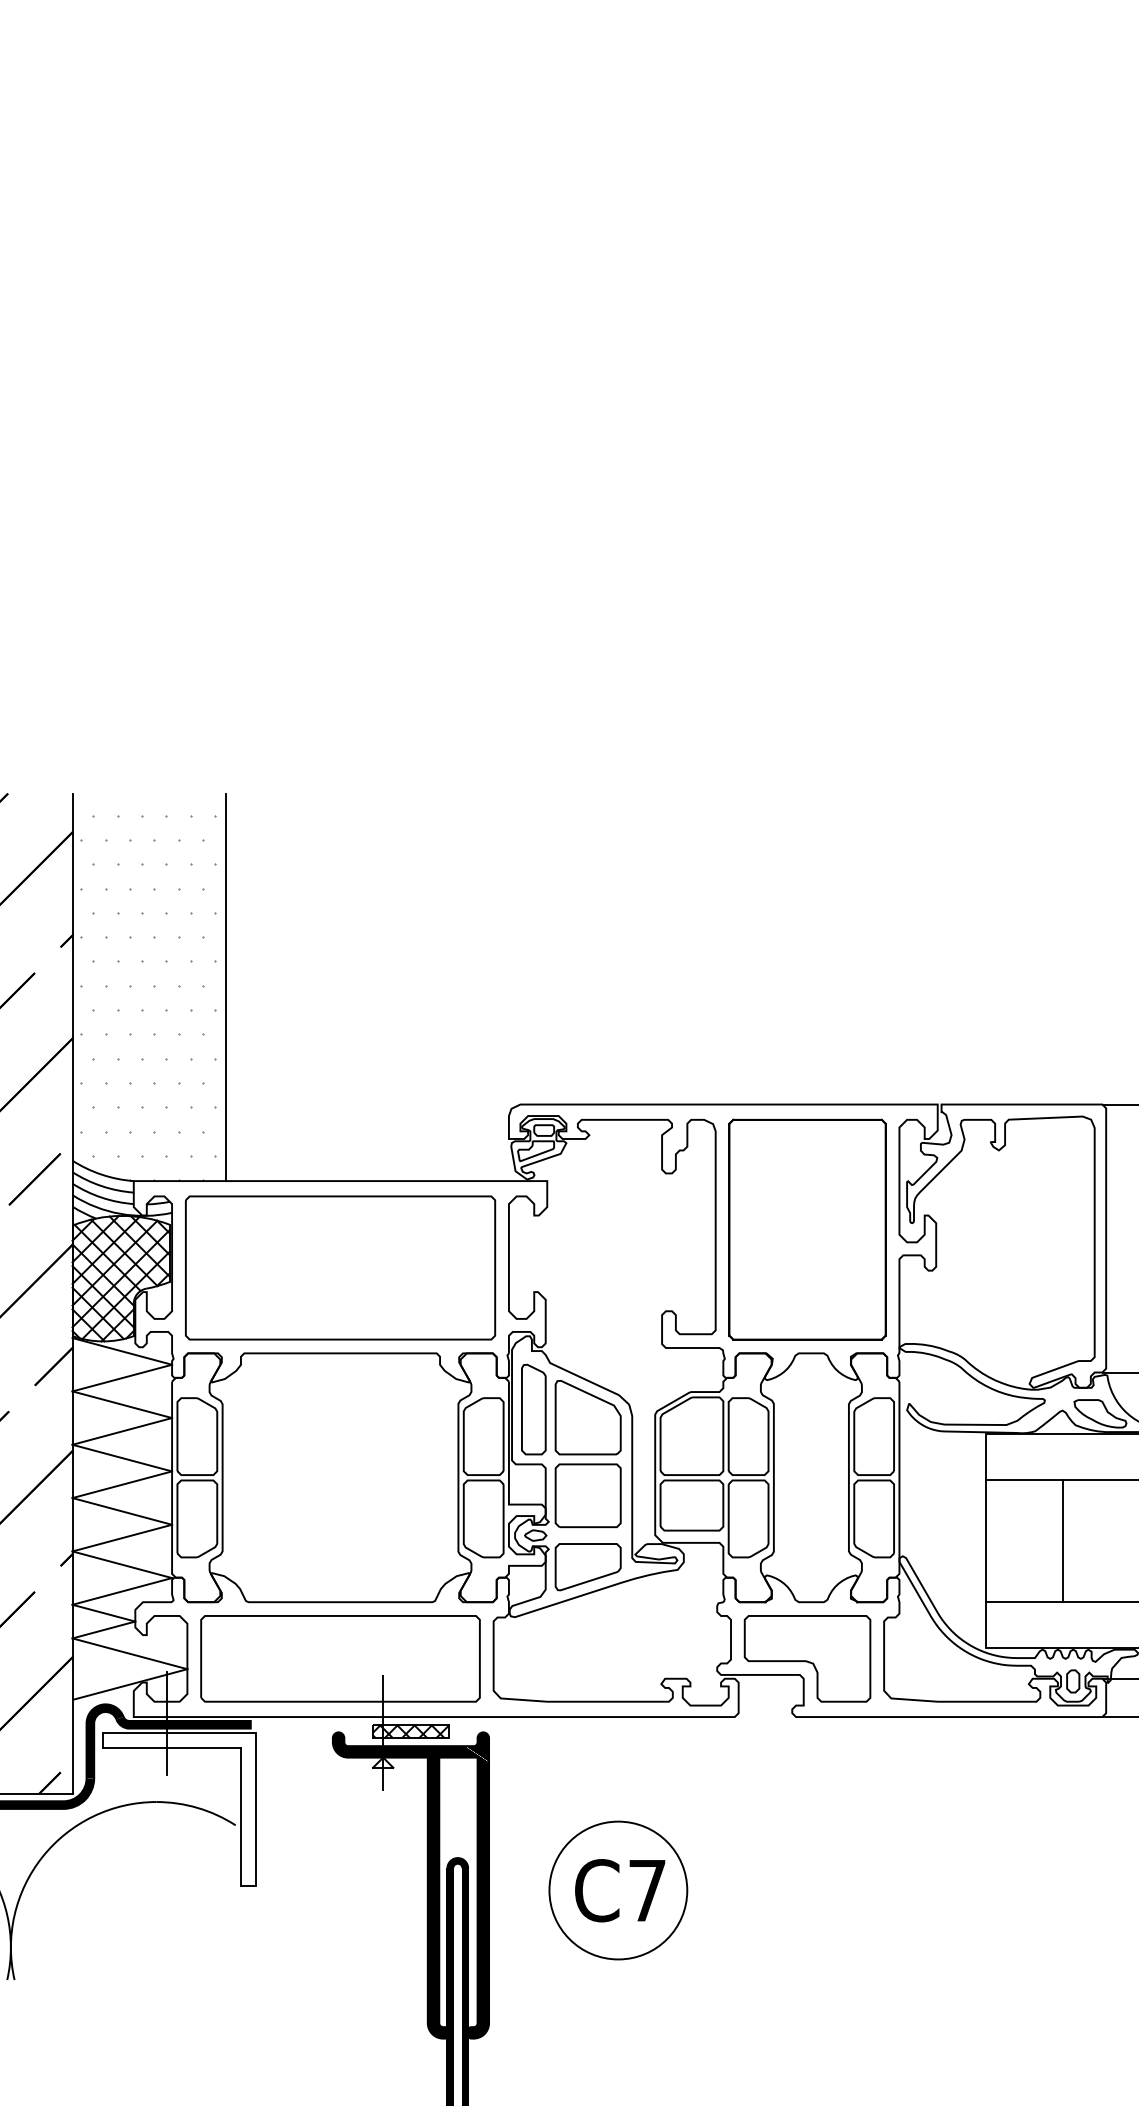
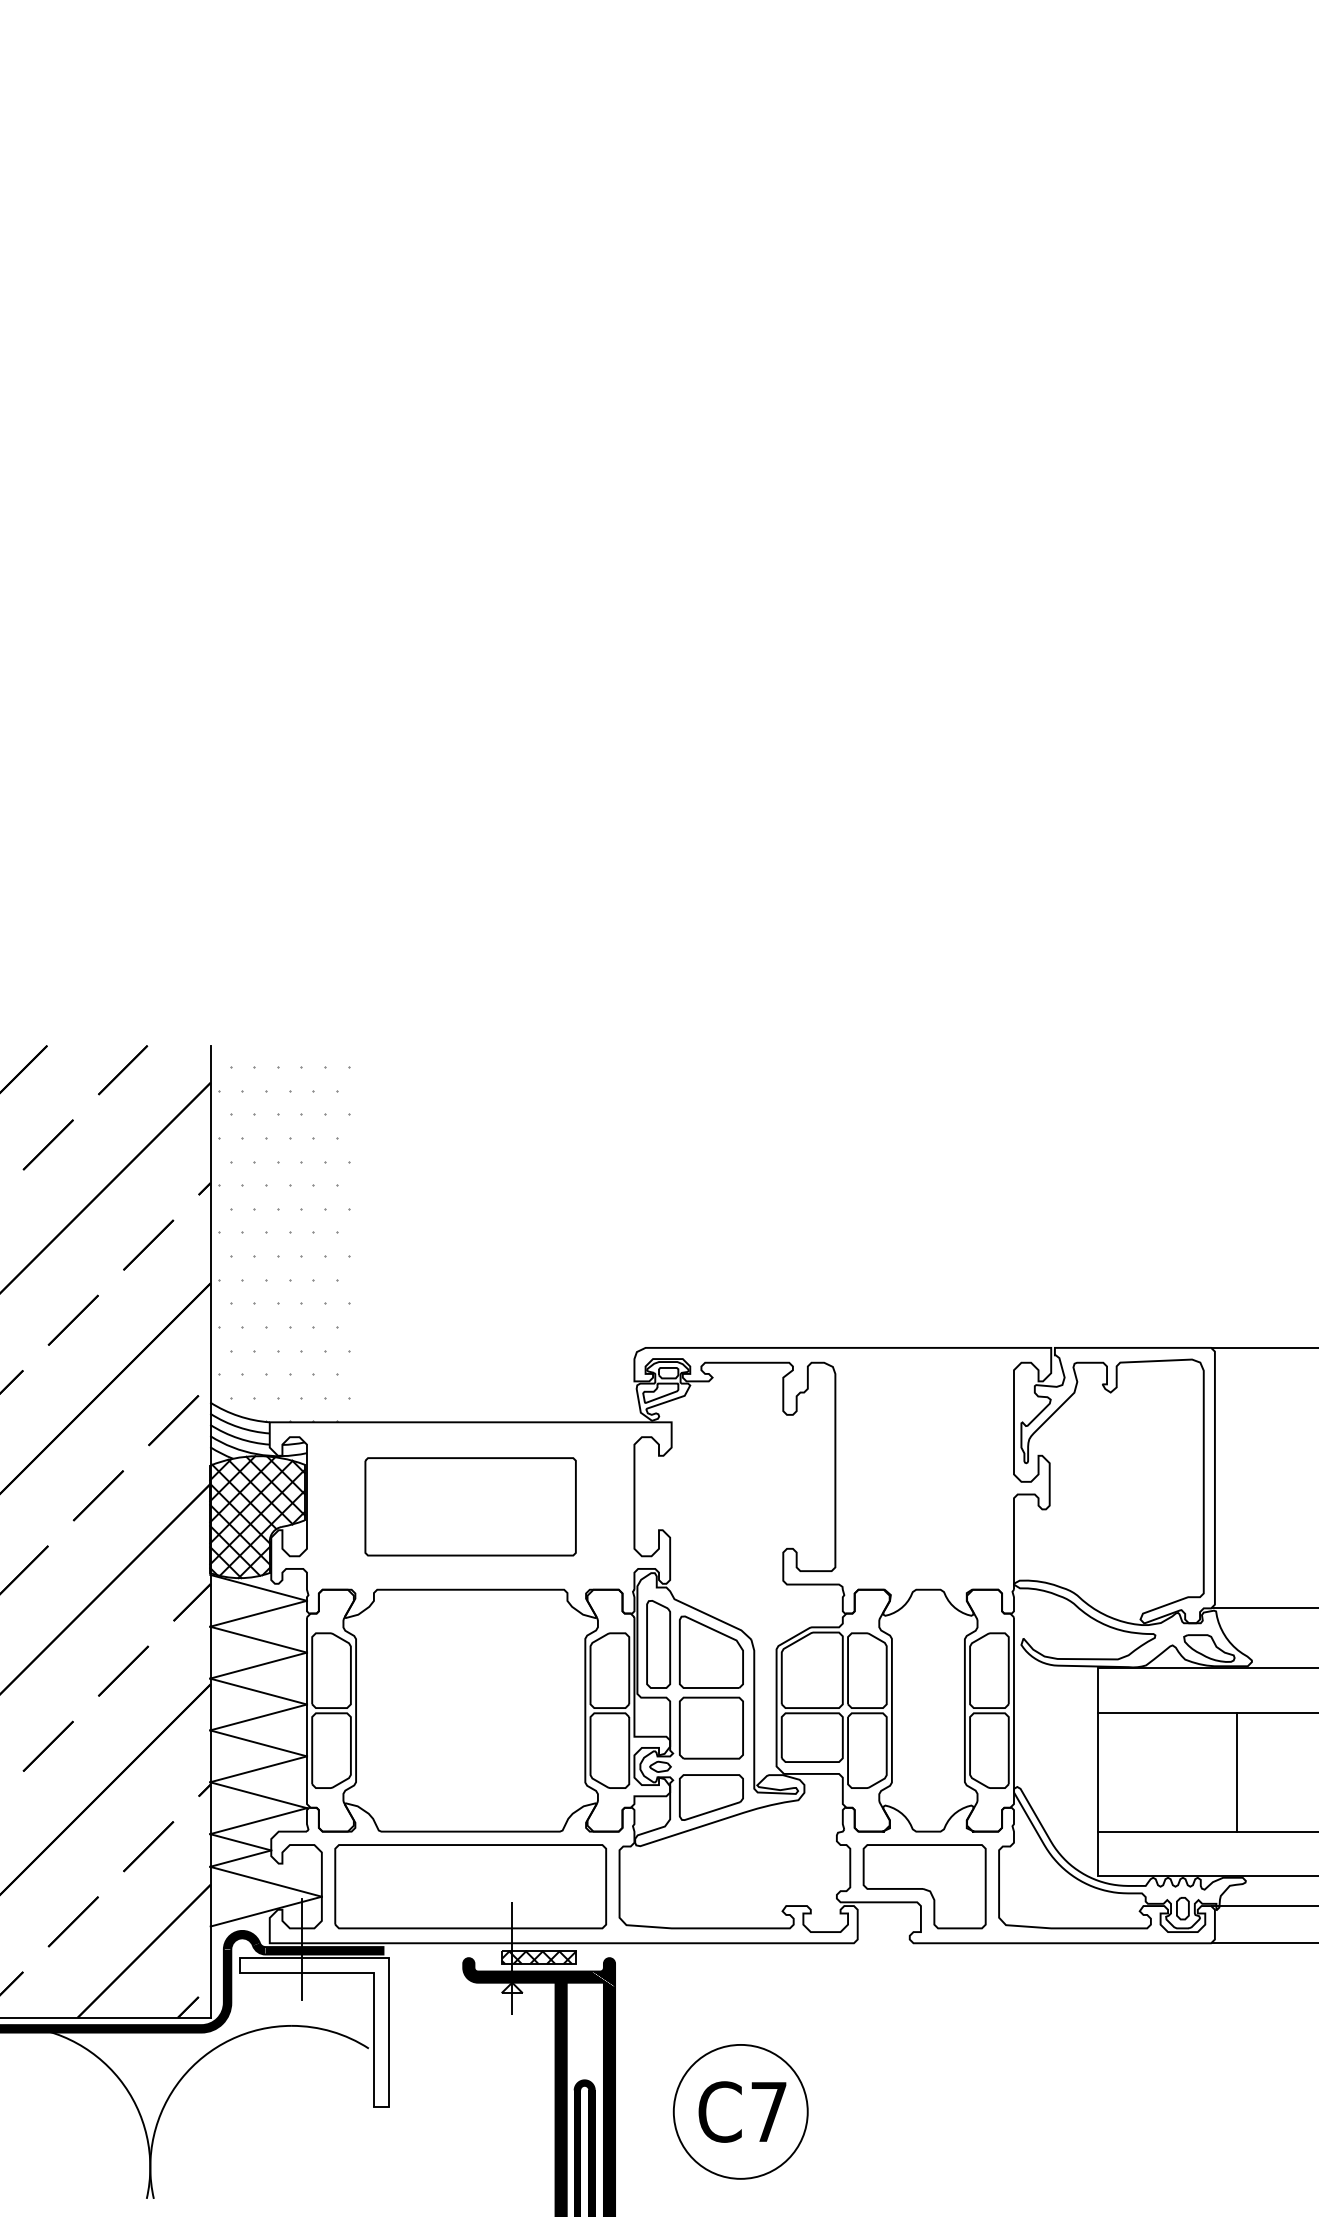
line: (226, 986) -> (359, 1233), removed
part: (807, 1229) -> (924, 1469), removed
part: (340, 1267) -> (470, 1506), size x0.7
line: (1062, 1540) -> (1236, 1771), moved

